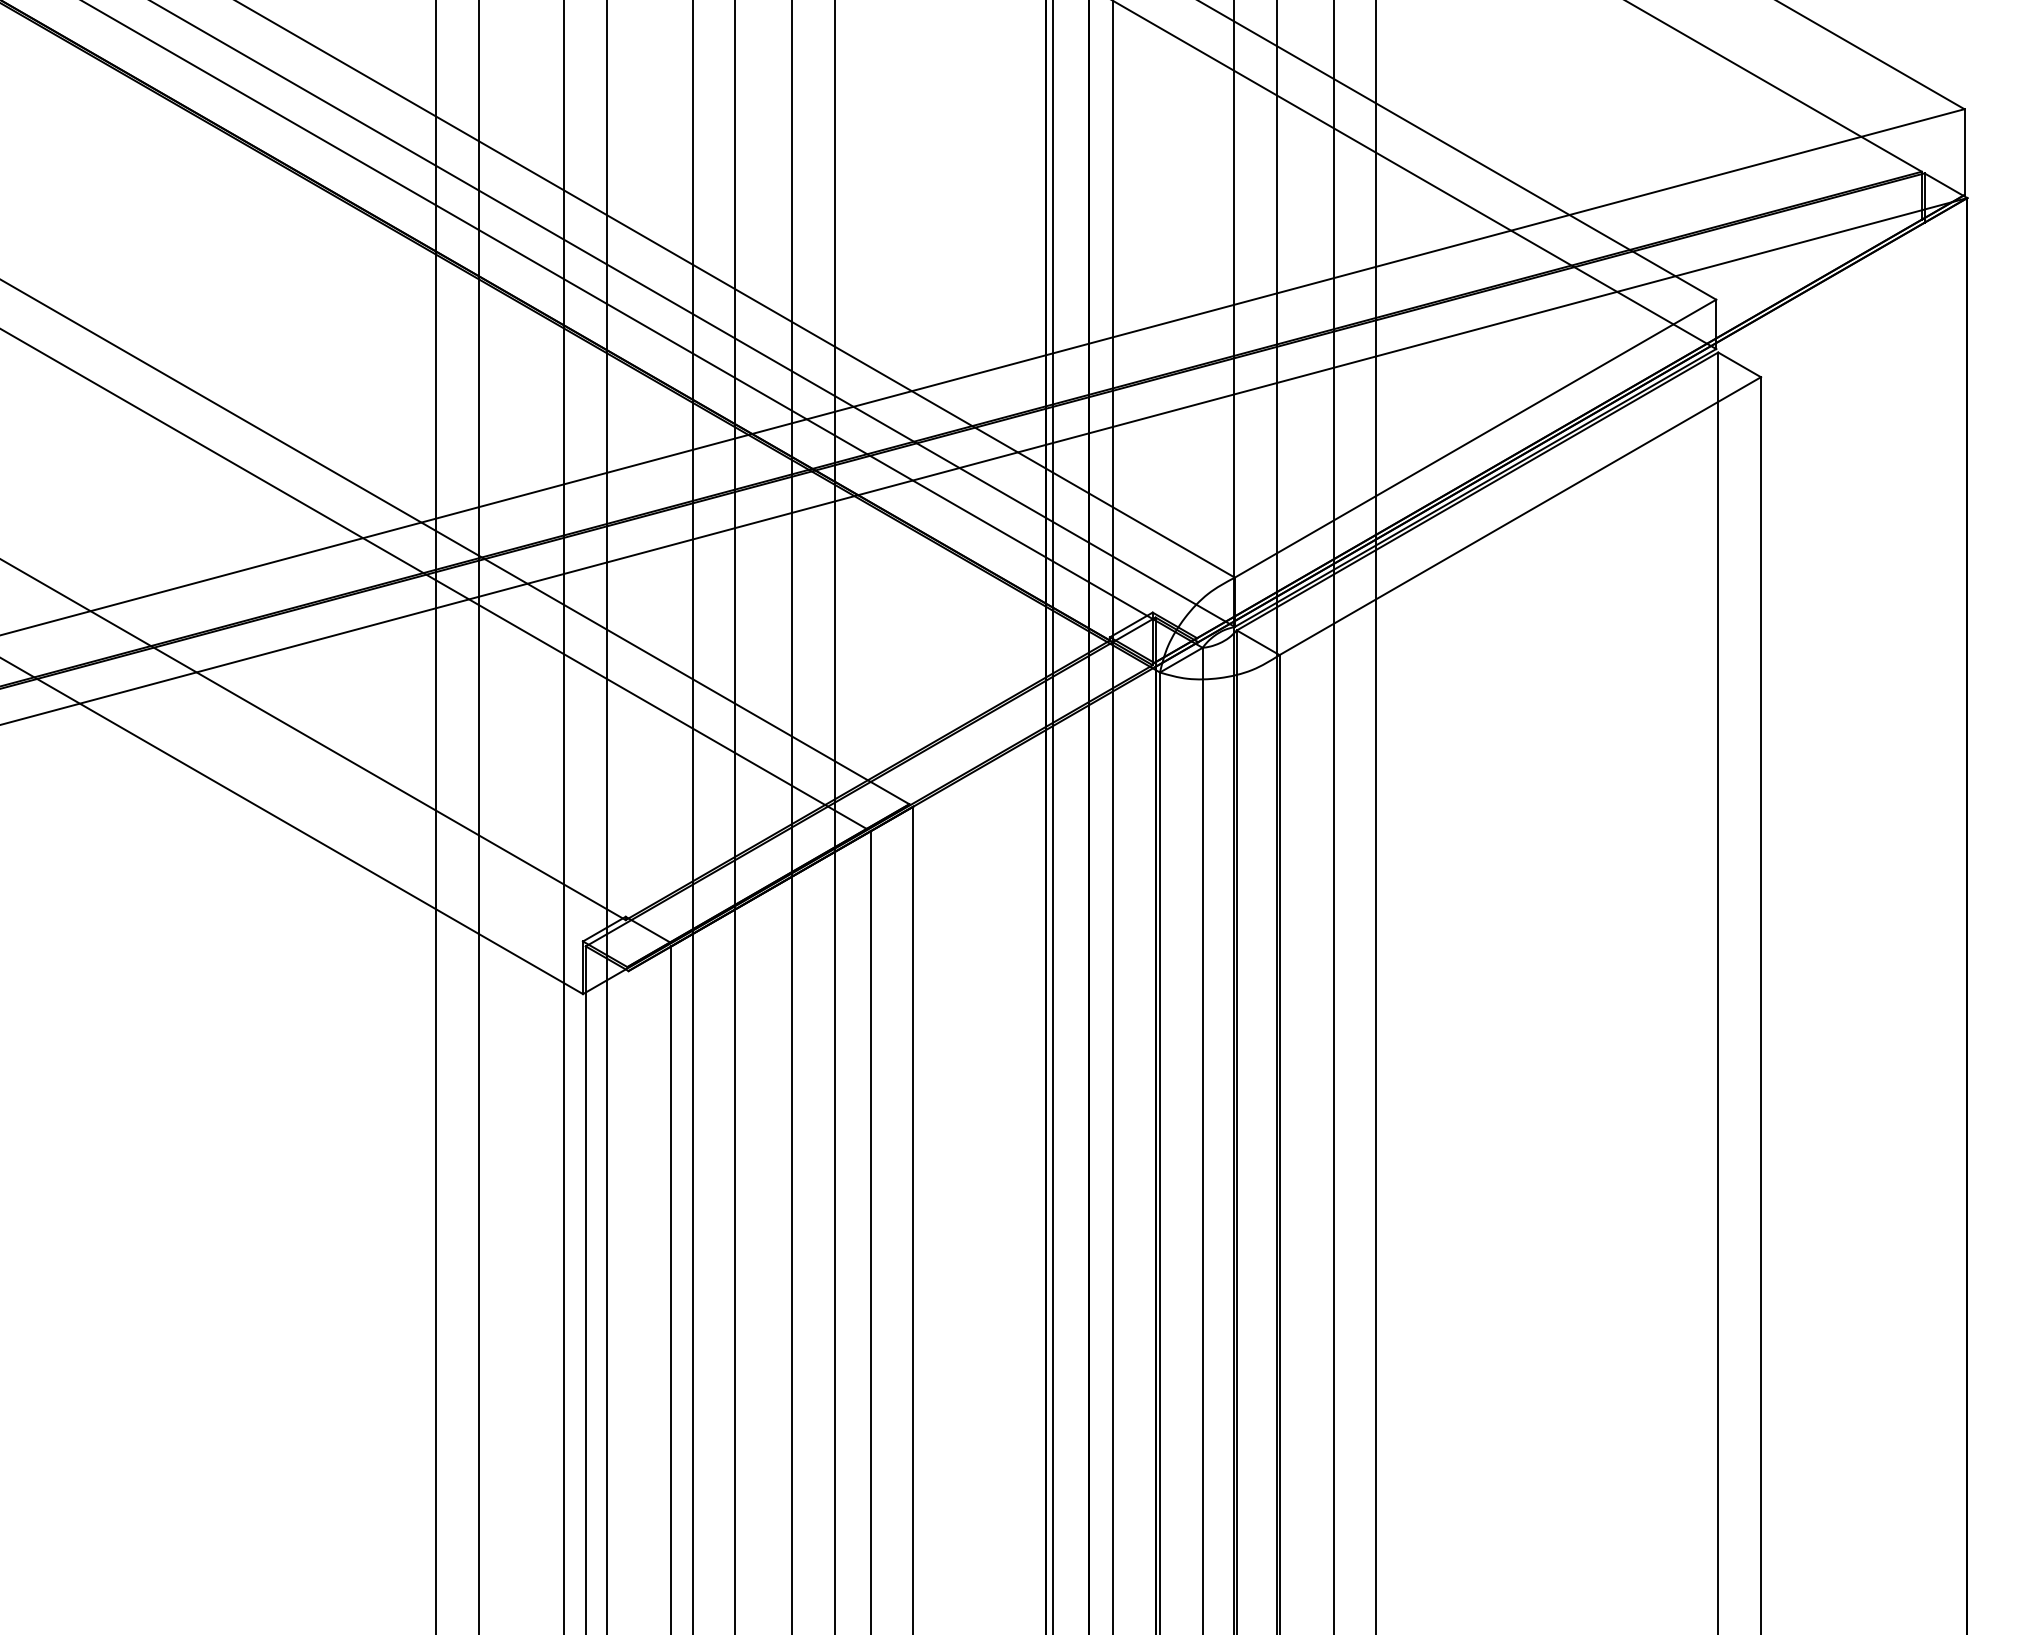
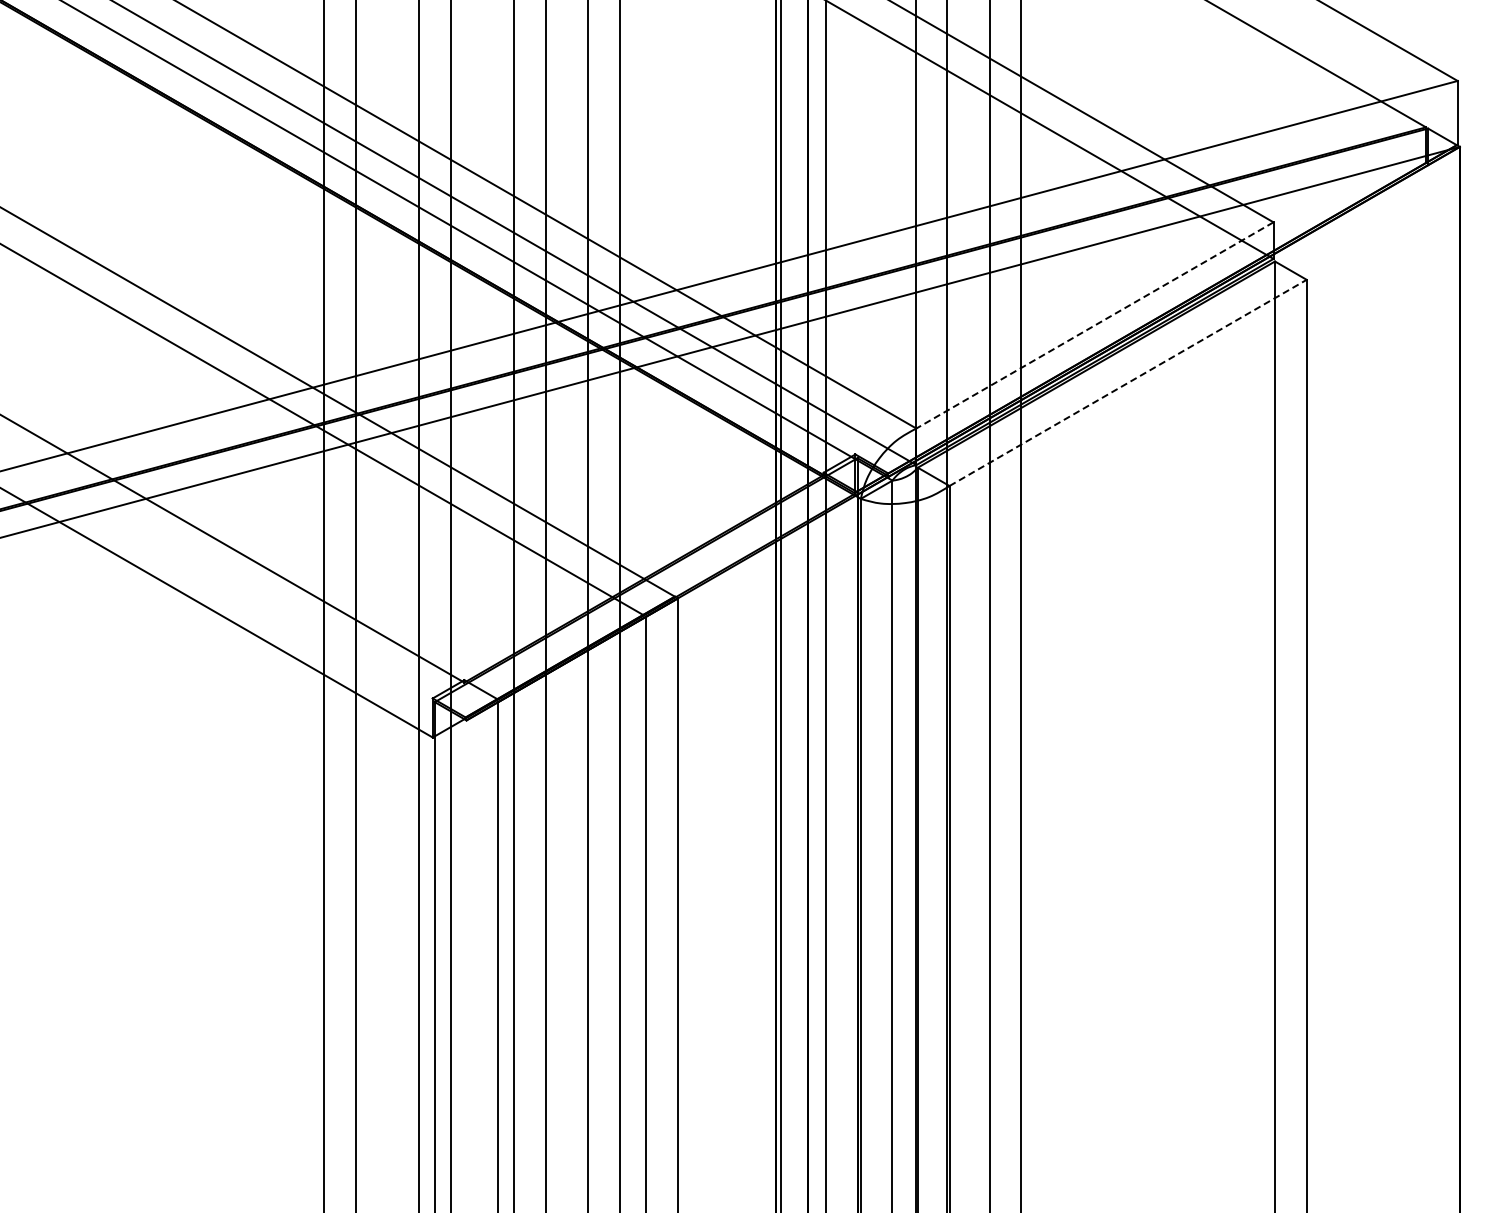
line: (1474, 438) -> (1094, 325), solid -> dashed
line: (1520, 515) -> (1128, 382), solid -> dashed

